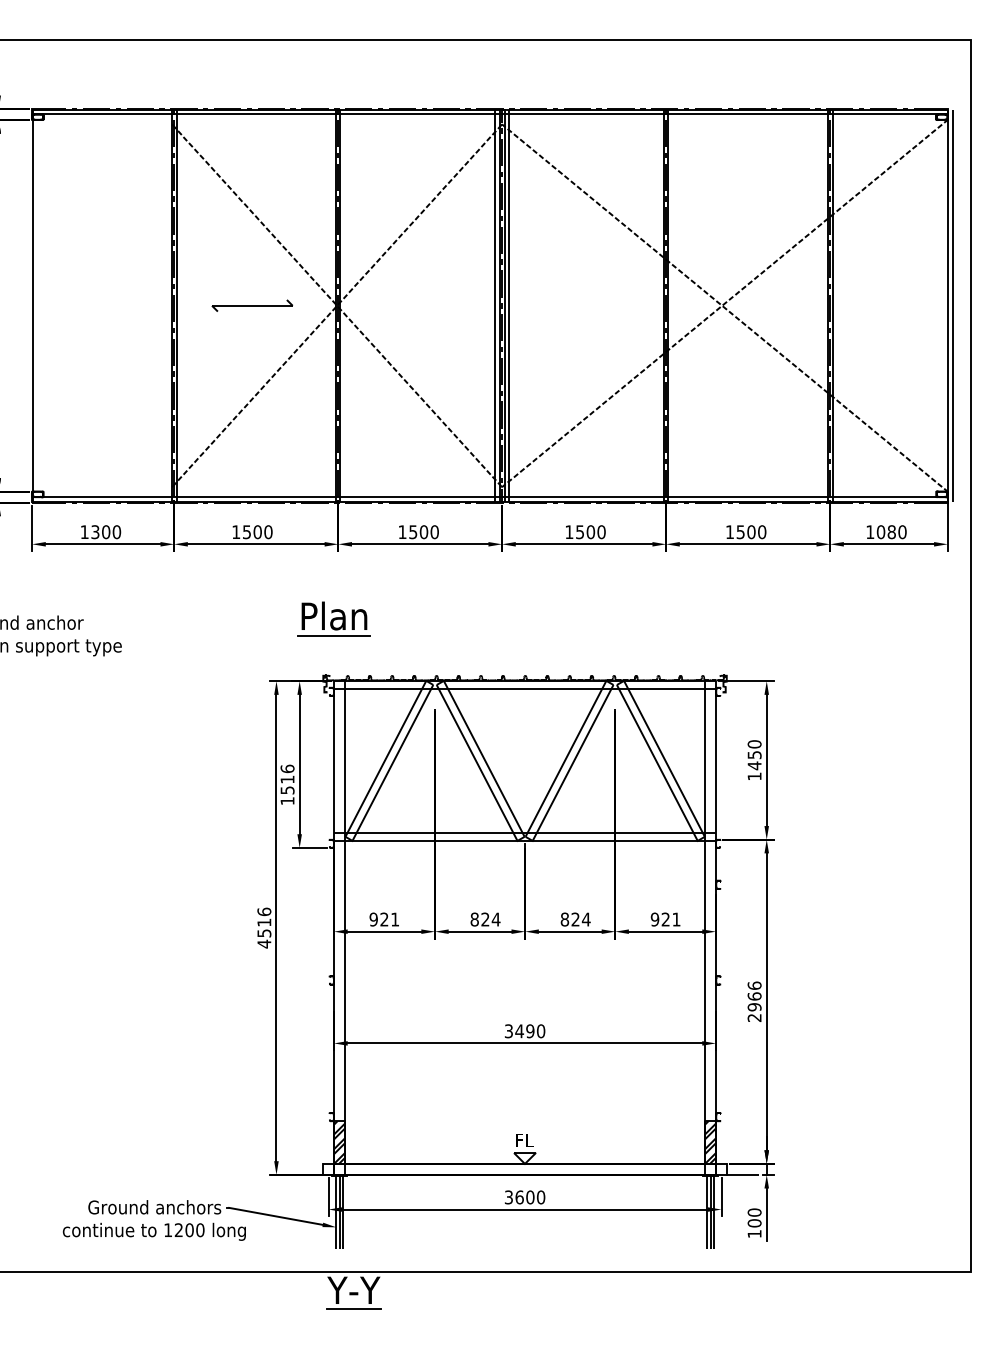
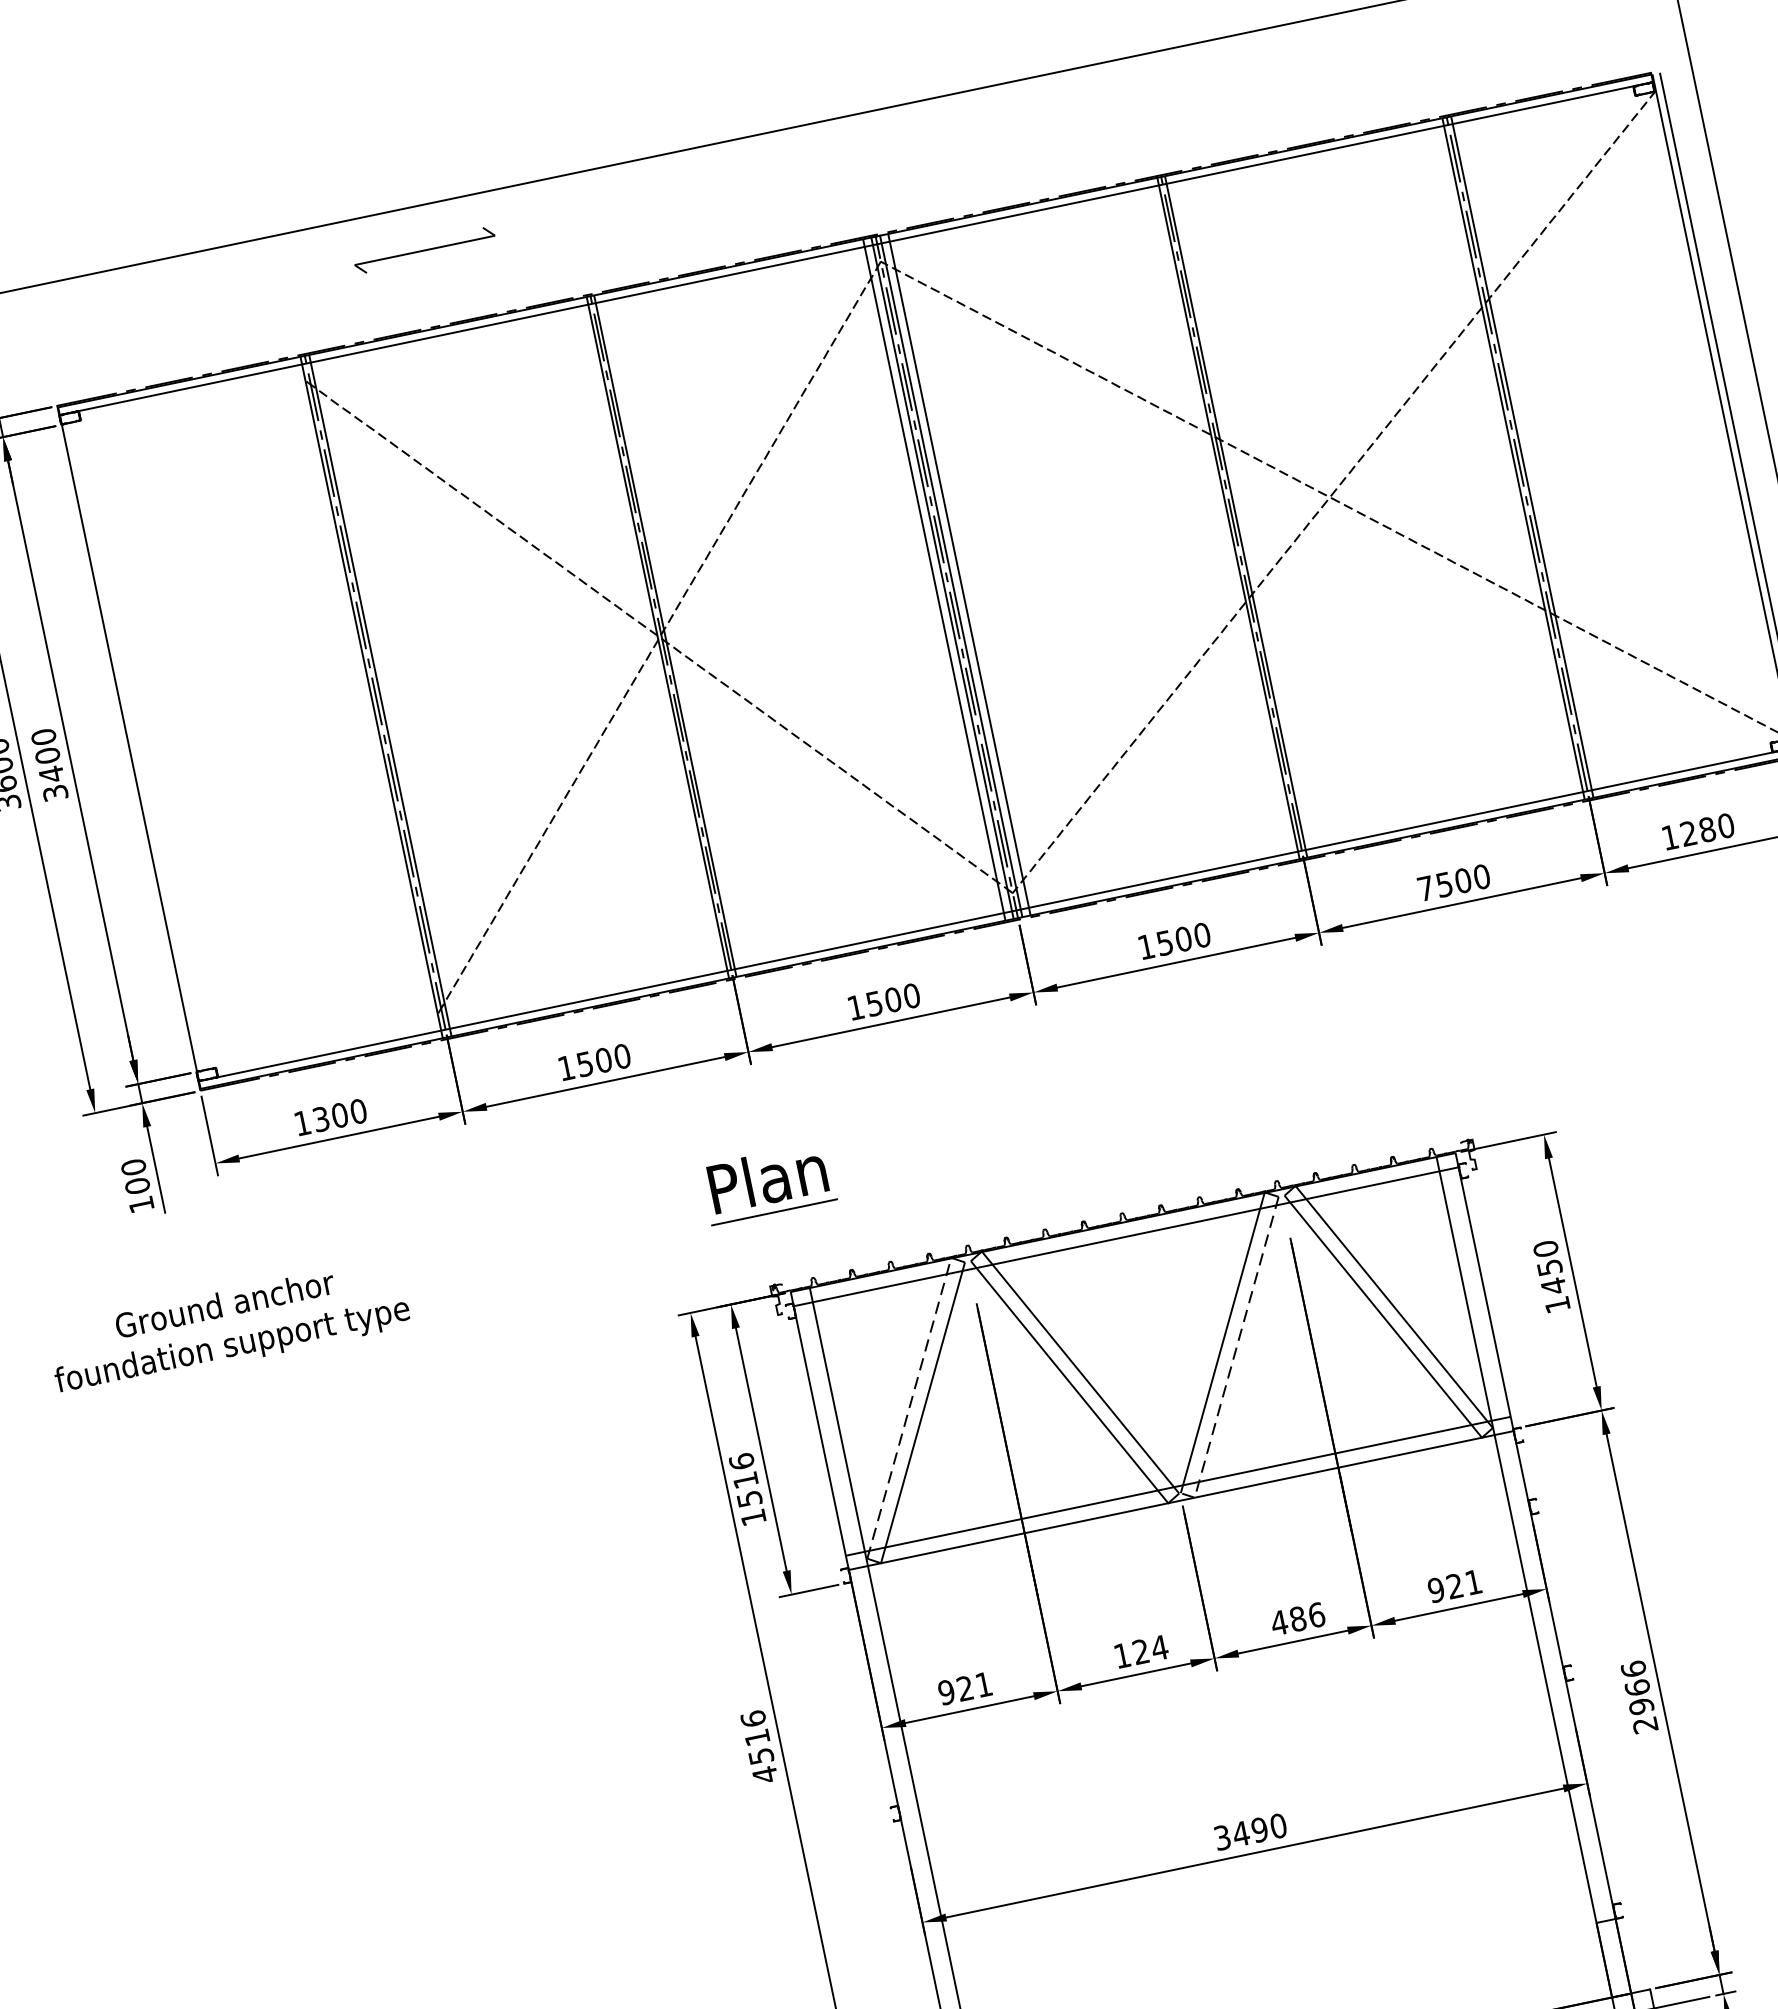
part: (252, 305) -> (424, 249), moved
text: (729, 531) -> (1424, 887), 1500 -> 7500
text: (880, 532) -> (1687, 834), 1080 -> 1280
line: (385, 758) -> (908, 1407), solid -> dashed
line: (570, 767) -> (1233, 1356), solid -> dashed
text: (474, 919) -> (1121, 1655), 824 -> 124
text: (575, 919) -> (1297, 1618), 824 -> 486
hatch: (709, 1142) -> (1612, 1958), removed

